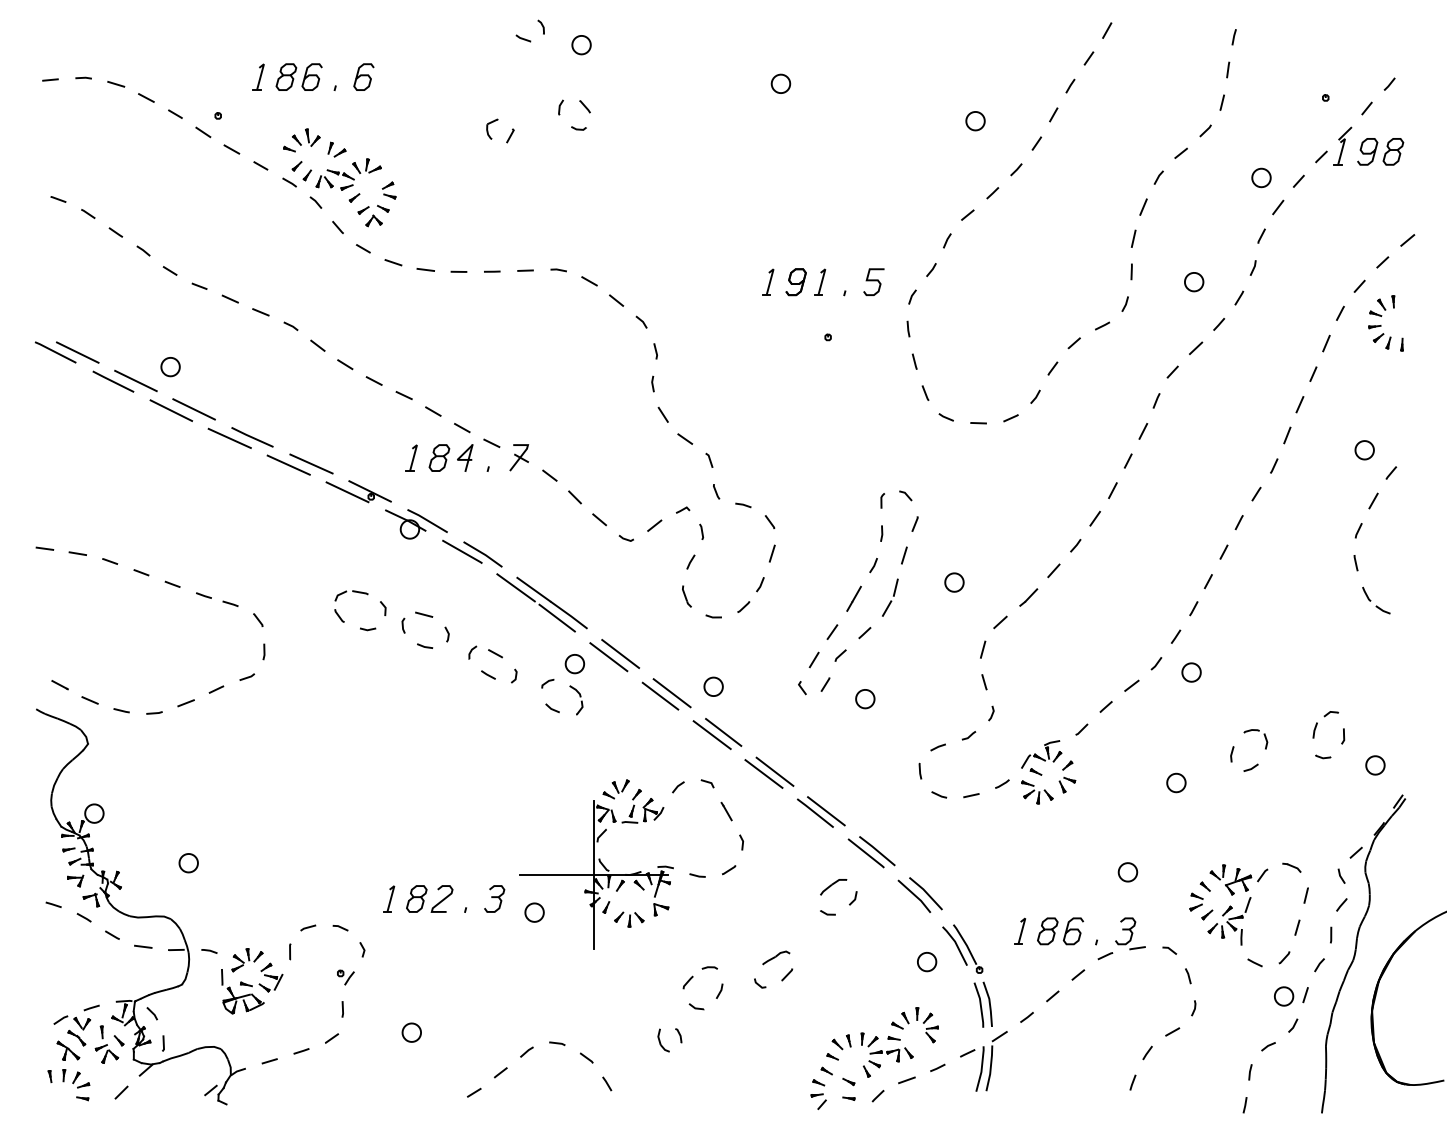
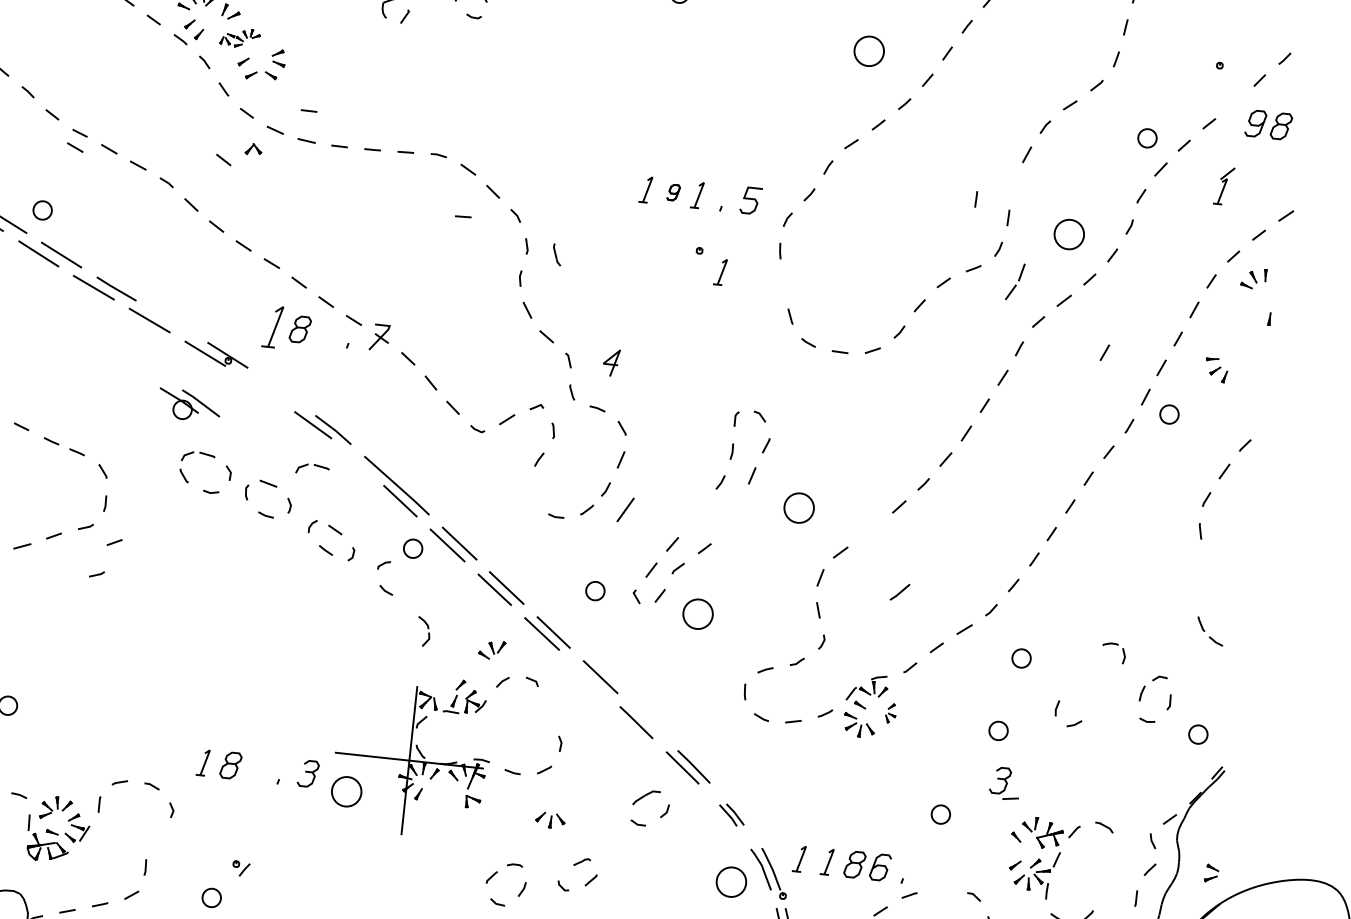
part: (975, 121) -> (869, 51), size x1.6
part: (1342, 145) -> (1223, 185), moved
part: (348, 174) -> (240, 37), size x0.6
part: (373, 220) -> (253, 148), moved
line: (1133, 238) -> (1013, 184), removed
line: (424, 239) -> (308, 110), added
line: (1097, 256) -> (976, 199), added
part: (795, 282) -> (673, 192), size x0.6
part: (1194, 282) -> (1069, 235), size x1.6
line: (345, 297) -> (223, 159), added
line: (195, 300) -> (74, 146), added
line: (589, 328) -> (463, 216), added
part: (1379, 337) -> (1216, 370), moved
part: (851, 355) -> (720, 271), added
line: (914, 361) -> (782, 283), removed
line: (1241, 395) -> (1104, 352), added
part: (1364, 450) -> (1169, 414), moved
part: (411, 457) -> (272, 325), size x1.6
part: (465, 457) -> (611, 362), moved
line: (311, 463) -> (172, 321), removed
part: (416, 524) -> (189, 405), moved
part: (954, 582) -> (799, 507), size x1.6
line: (515, 587) -> (362, 466), removed
part: (466, 595) -> (312, 469), added
part: (686, 596) -> (556, 254), moved
part: (890, 597) -> (1015, 281), moved
line: (1028, 597) -> (899, 592), moved
line: (853, 598) -> (625, 509), moved
part: (1376, 600) -> (1210, 631), moved
part: (1191, 672) -> (1021, 658), moved
part: (713, 686) -> (595, 590), moved
line: (277, 689) -> (114, 542), added
part: (865, 699) -> (698, 614), size x1.6
part: (576, 700) -> (423, 631), moved
line: (263, 722) -> (97, 573), added
part: (1256, 731) -> (1115, 645), moved
line: (763, 773) -> (589, 677), removed
part: (1067, 776) -> (890, 712), size x0.6
part: (615, 789) -> (491, 650), moved
line: (726, 811) -> (548, 711), removed
line: (826, 811) -> (647, 722), removed
part: (919, 894) -> (731, 814), size x0.6
line: (1305, 895) -> (1114, 856), removed
curve: (442, 899) -> (256, 768), removed
part: (1196, 901) -> (1211, 872), moved
part: (534, 912) -> (346, 791), size x1.6
part: (629, 919) -> (550, 820), moved
line: (1297, 927) -> (1103, 887), removed
part: (992, 930) -> (800, 858), added
part: (1130, 933) -> (1005, 783), moved
part: (776, 957) -> (582, 861), size x0.6
part: (927, 962) -> (732, 882), size x1.6
part: (345, 977) -> (240, 868), moved

